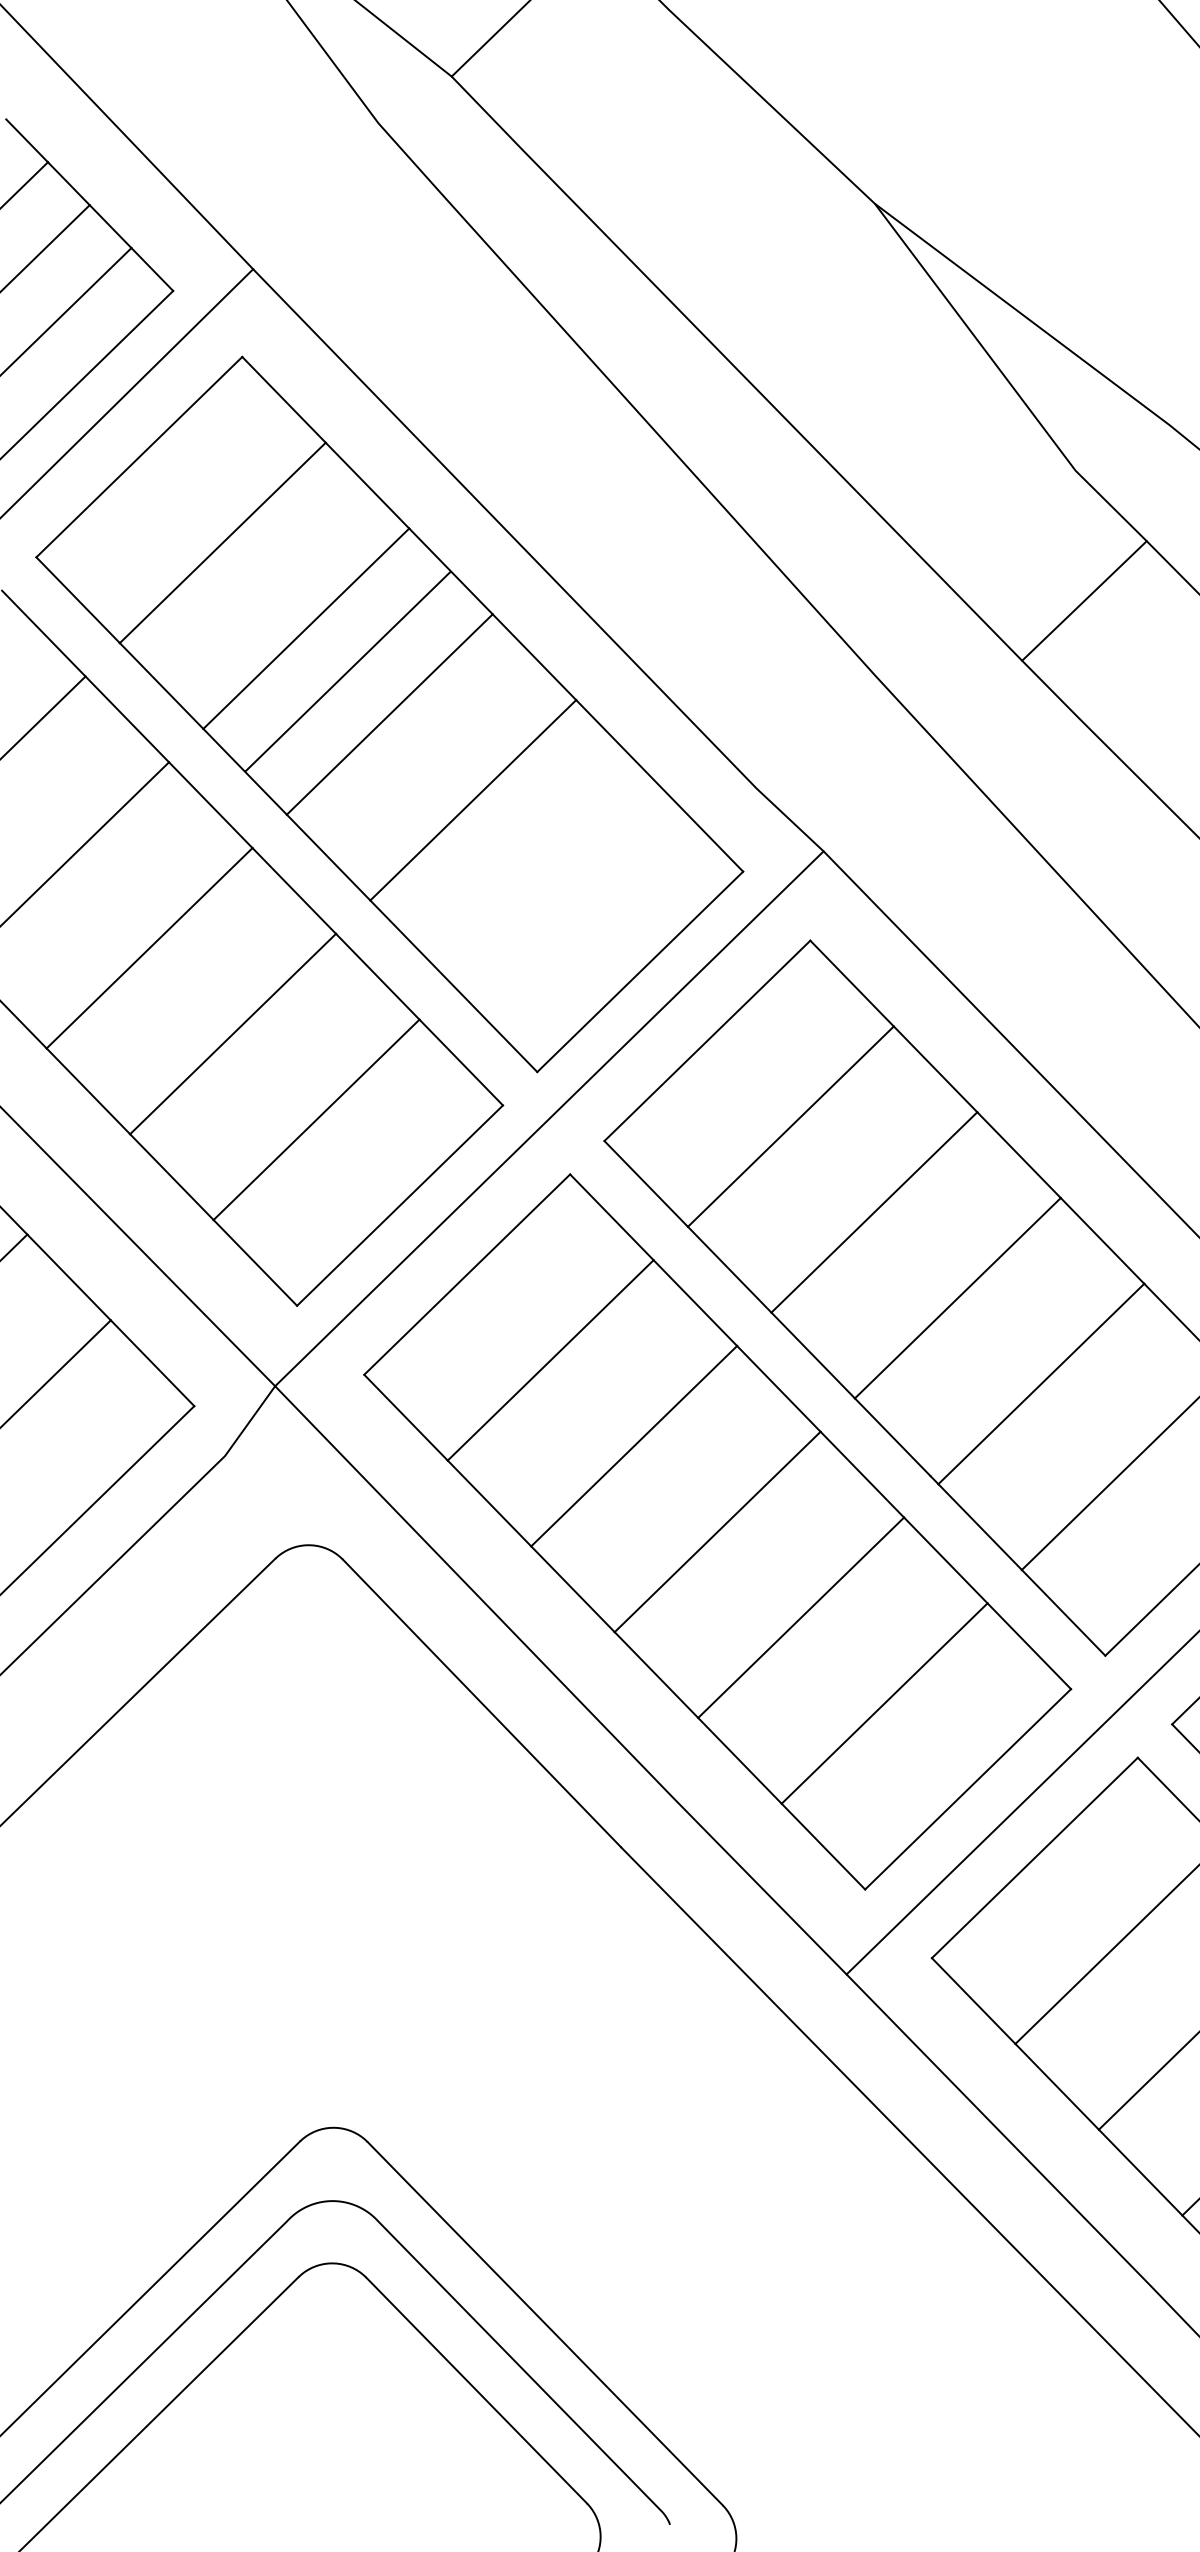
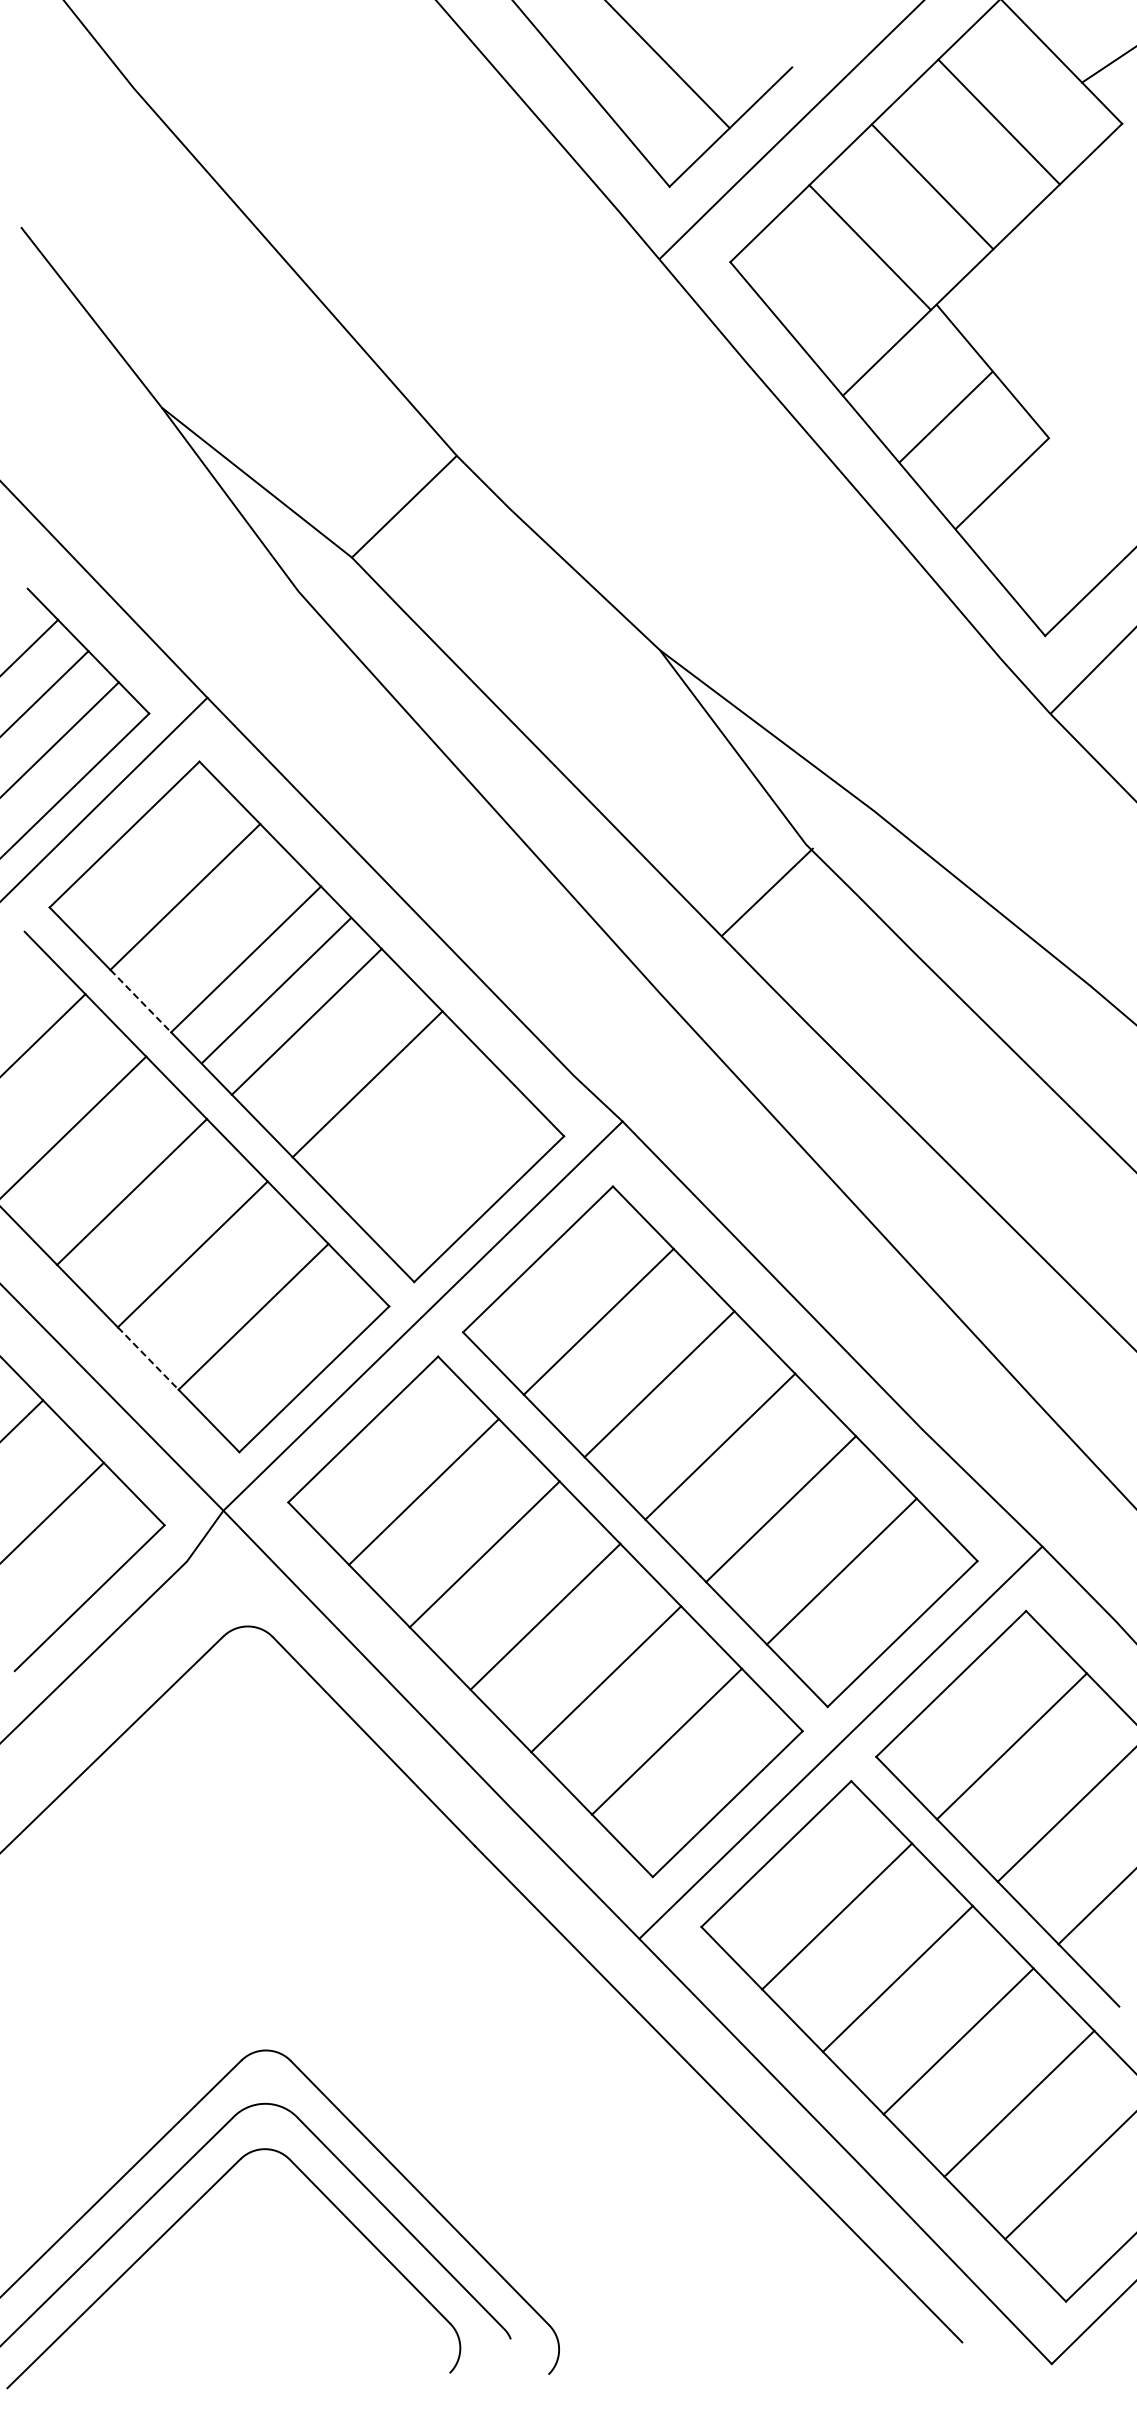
line: (1084, 599) -> (767, 891), moved
line: (161, 686) -> (140, 1001), solid -> dashed
line: (172, 1177) -> (148, 1358), solid -> dashed

